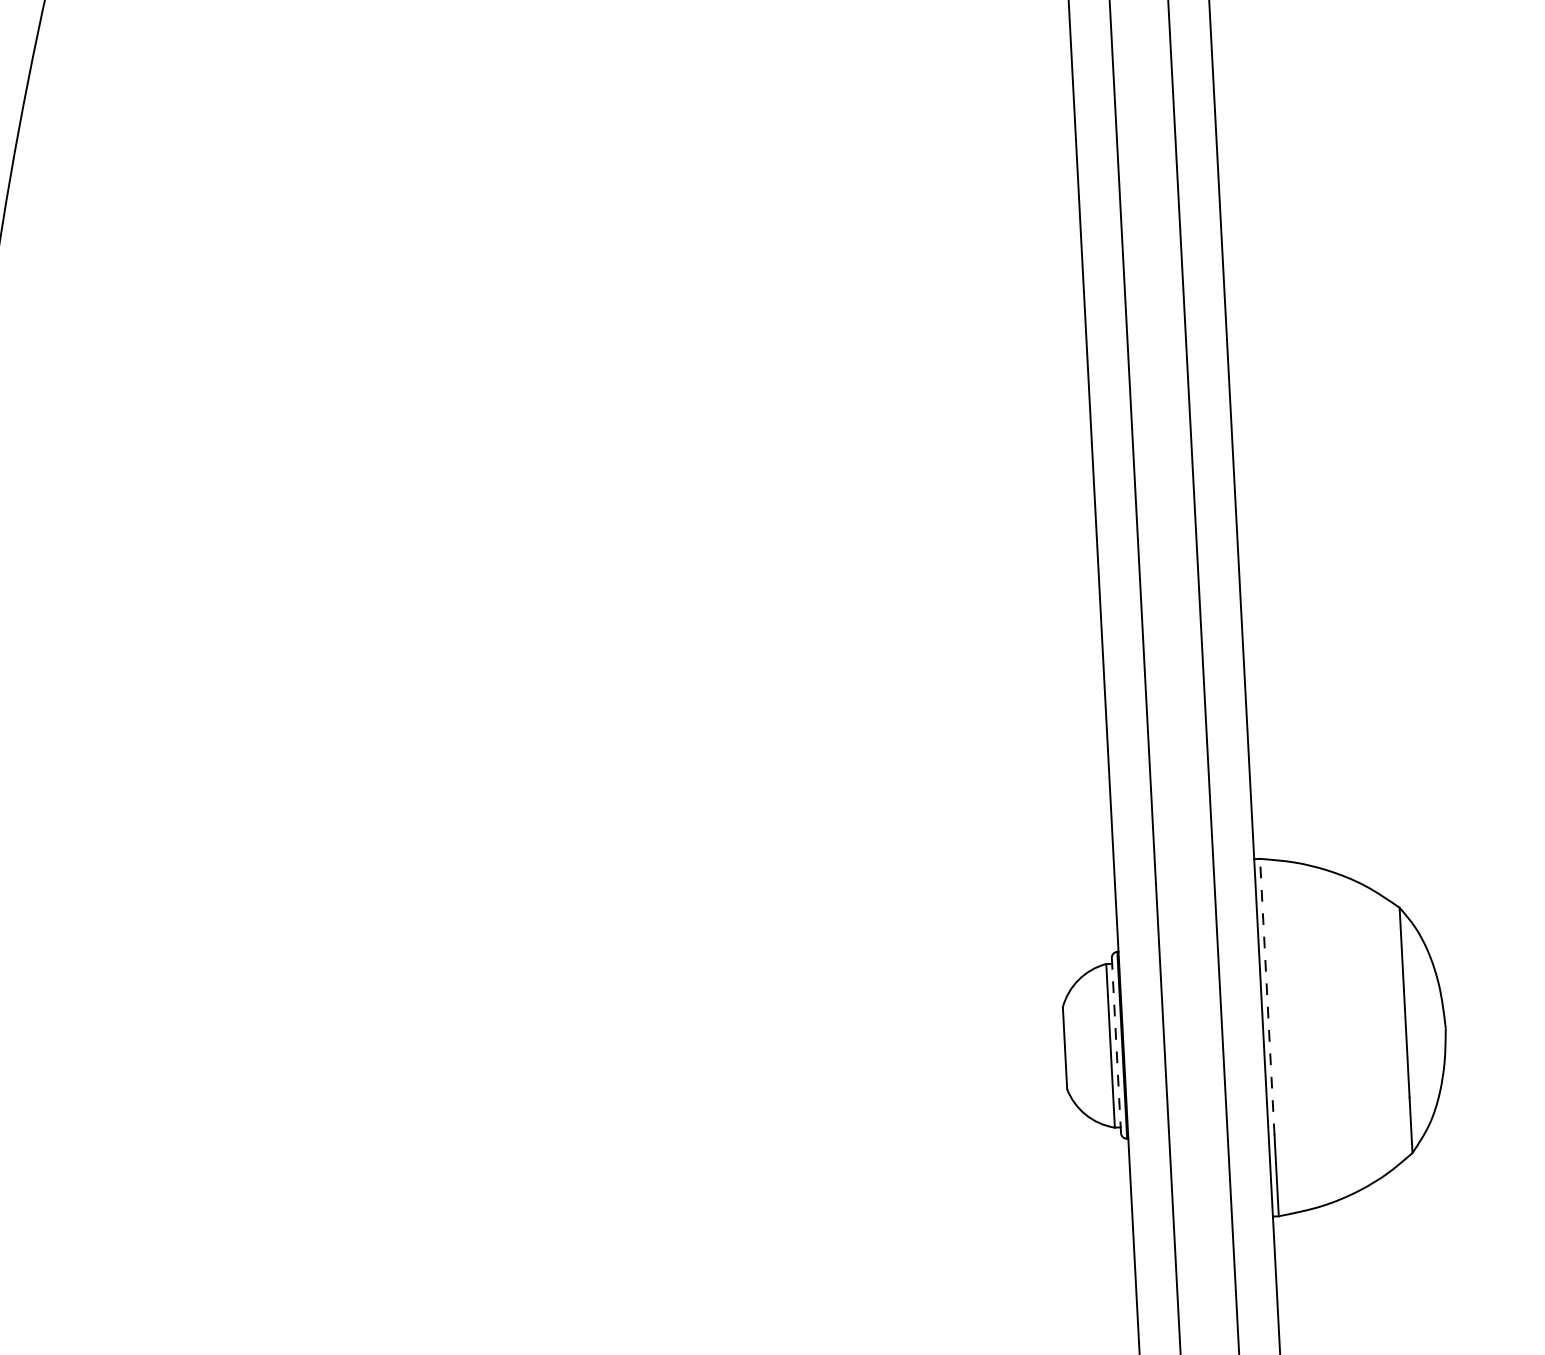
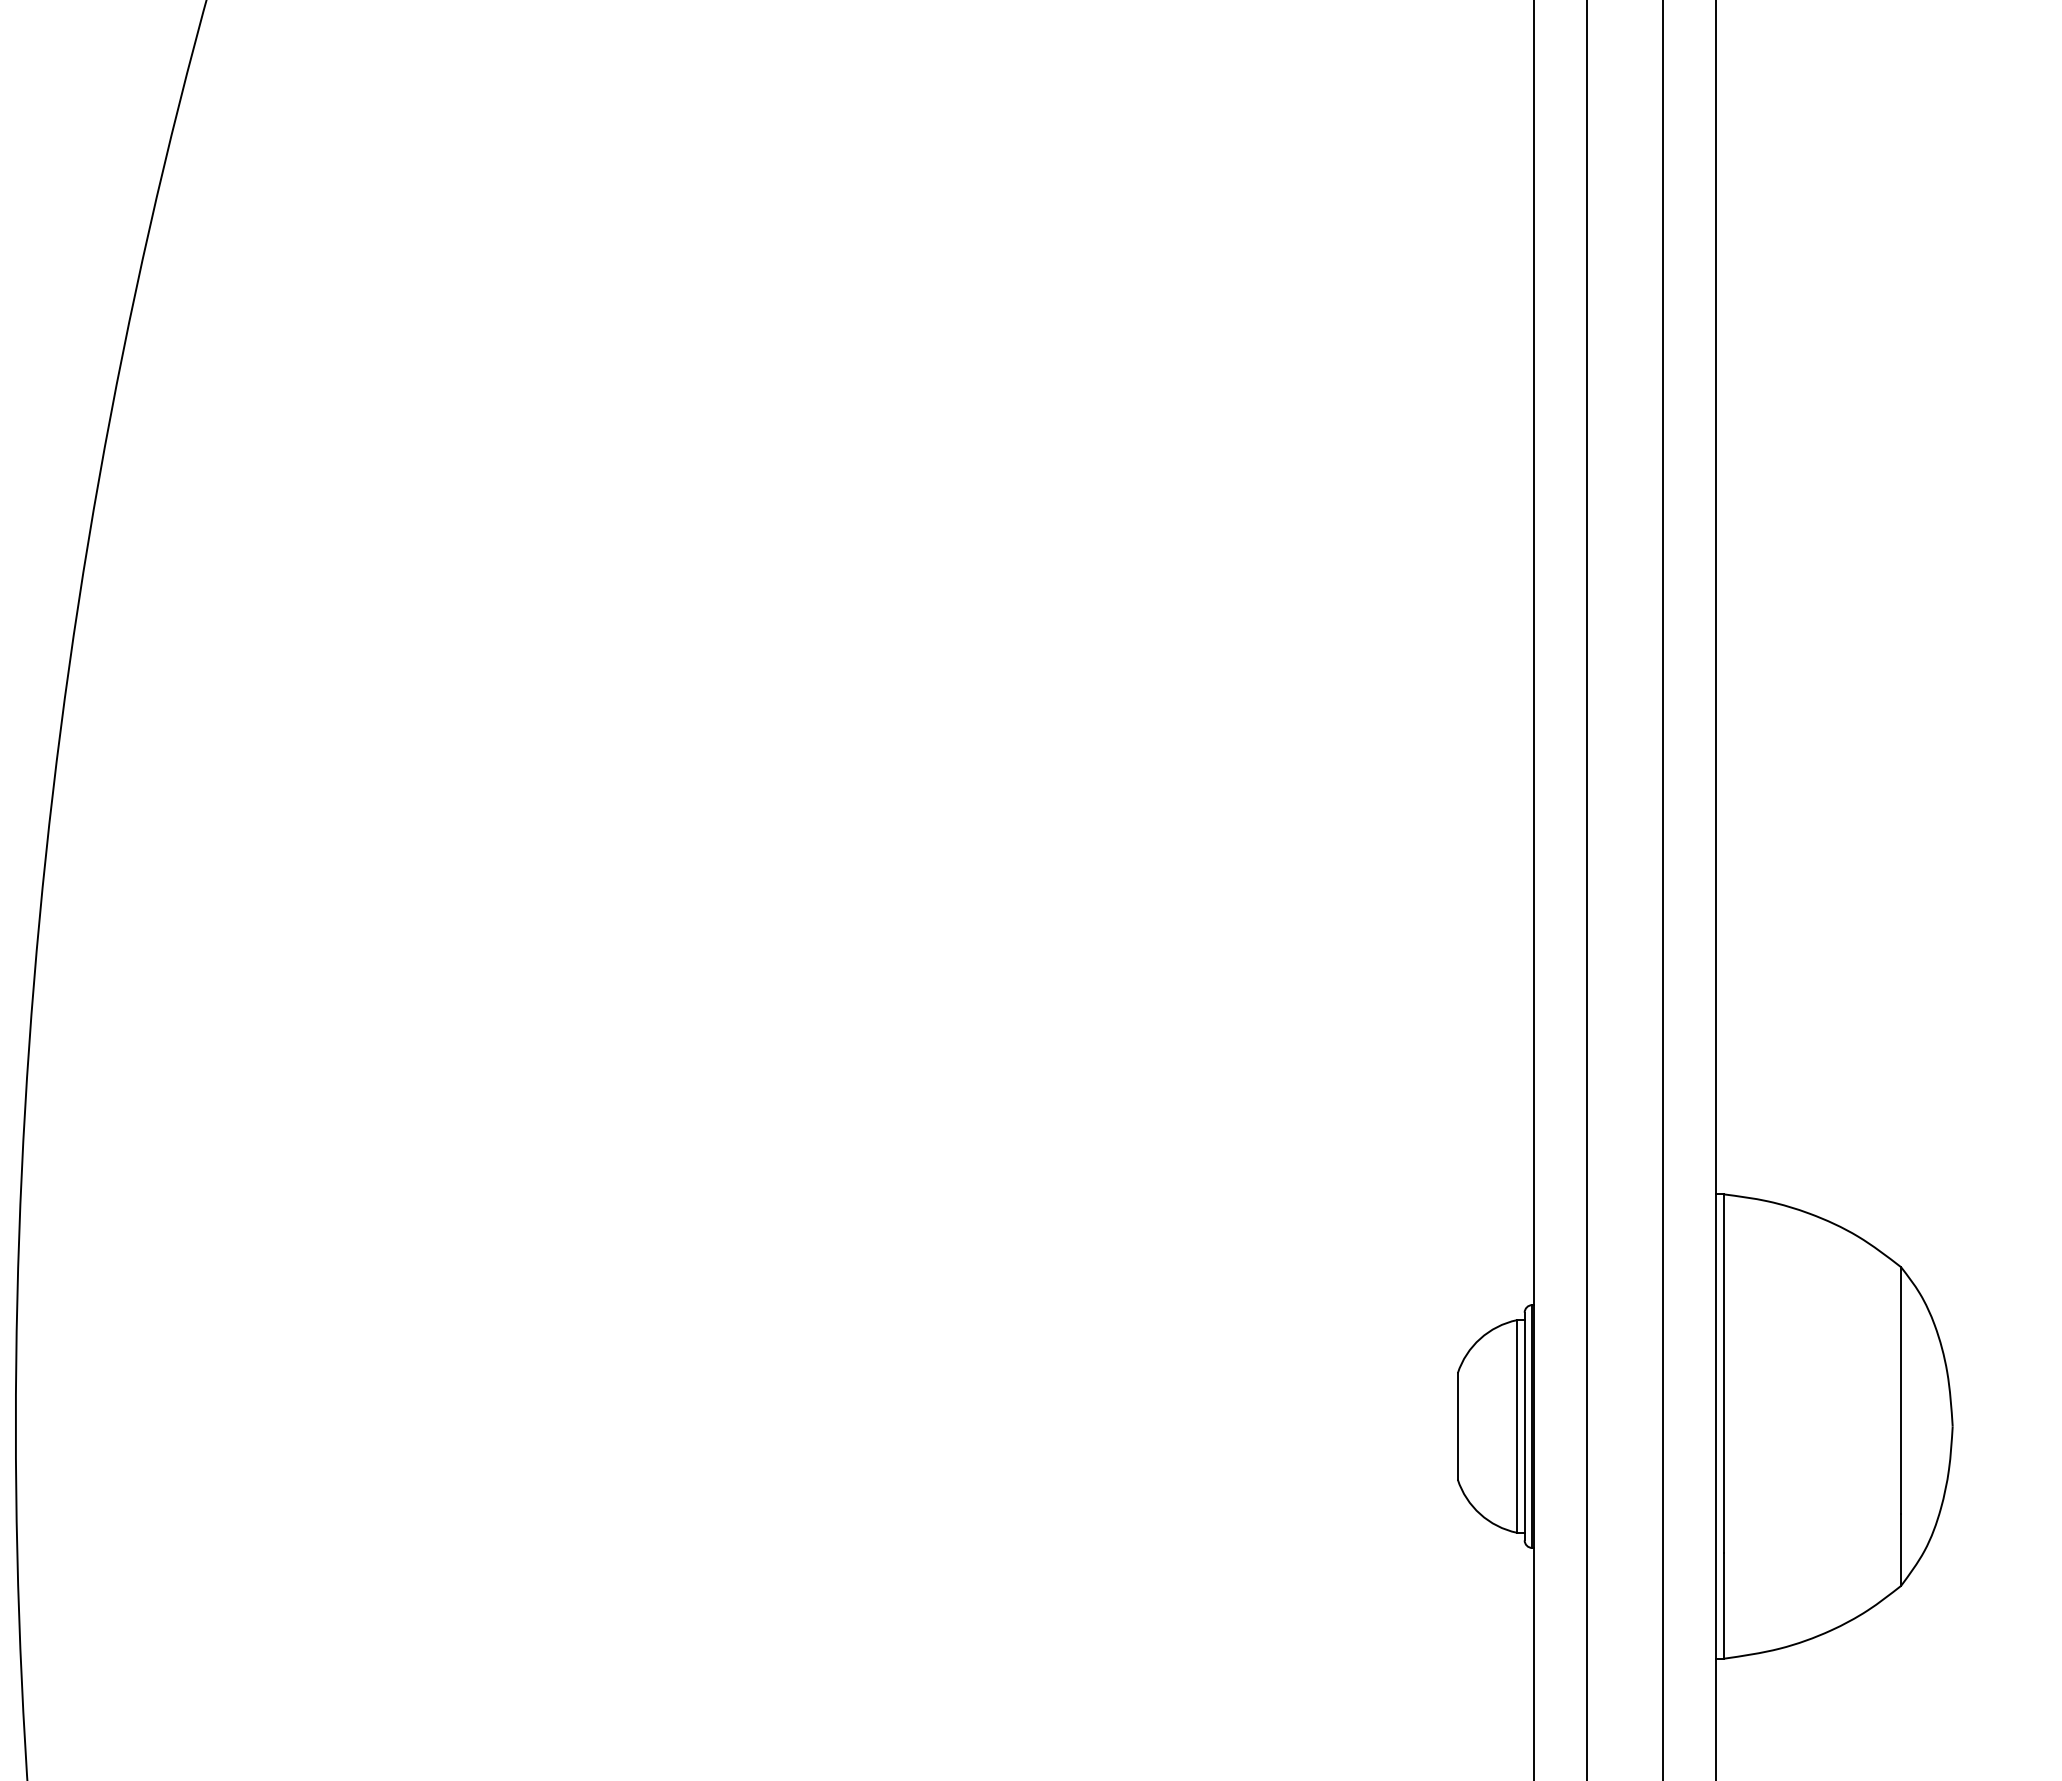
line: (1267, 996) -> (1723, 1373), dashed -> solid
line: (1116, 1045) -> (1524, 1426), dashed -> solid

